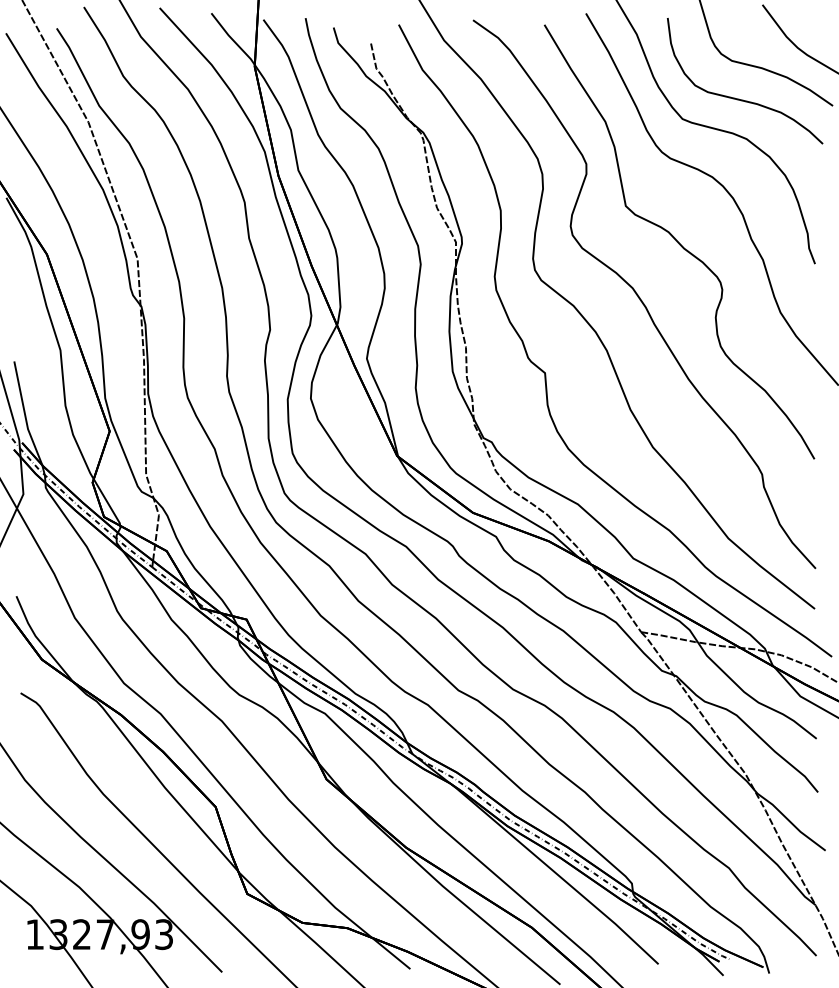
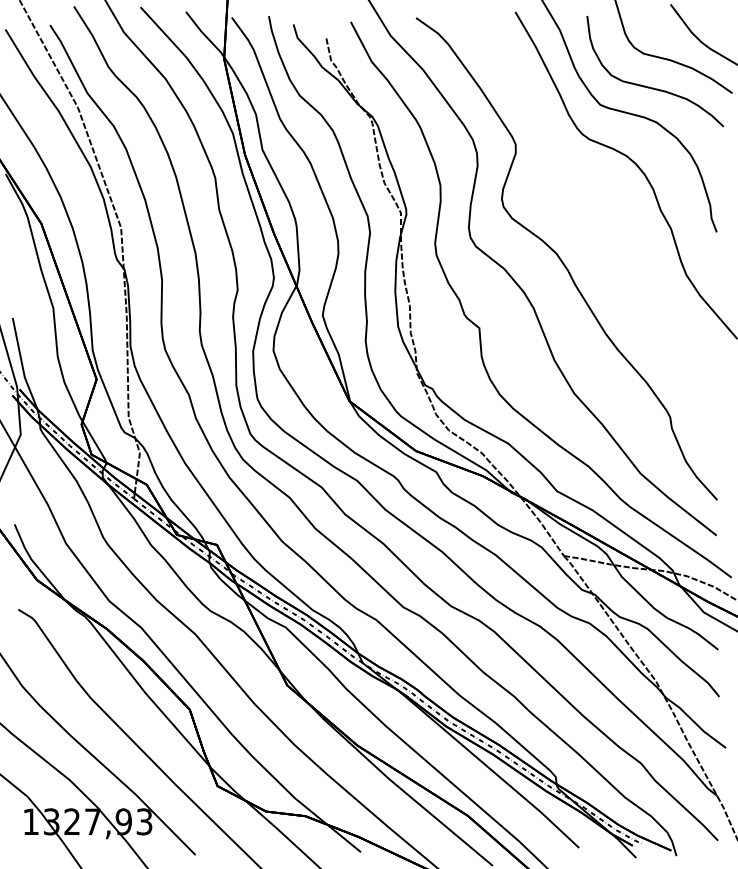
curve: (678, 241) -> (596, 212), removed

